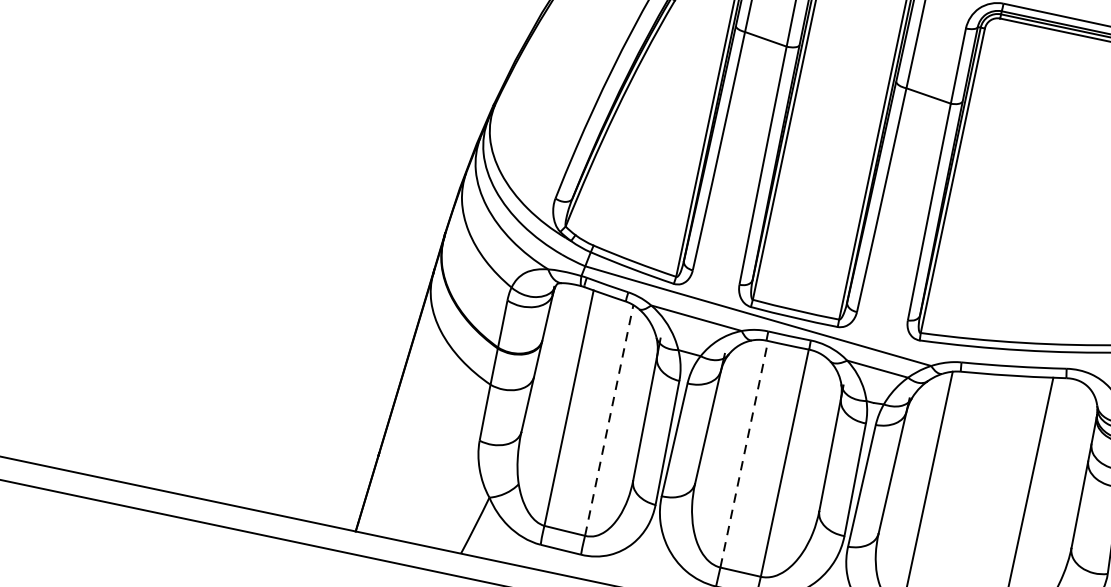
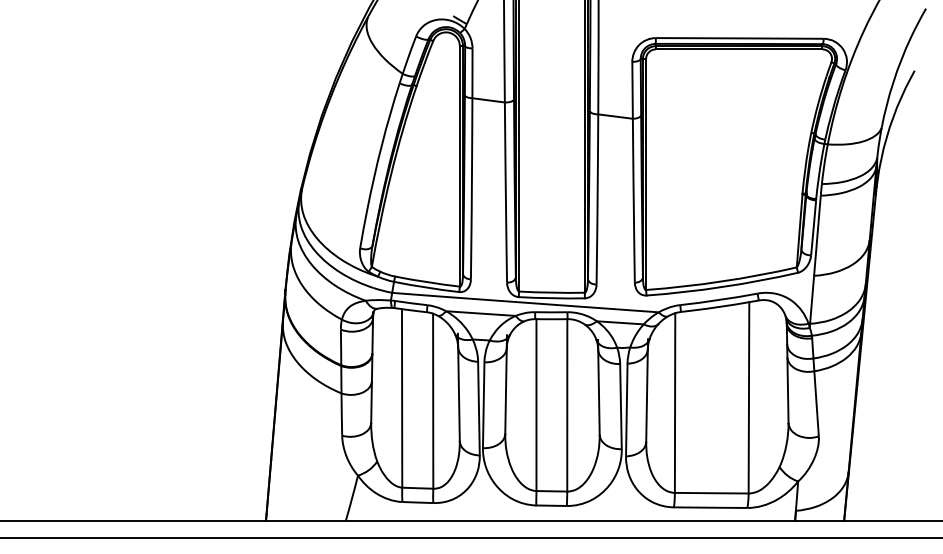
line: (609, 420) -> (433, 401), dashed -> solid
line: (744, 454) -> (536, 405), dashed -> solid

